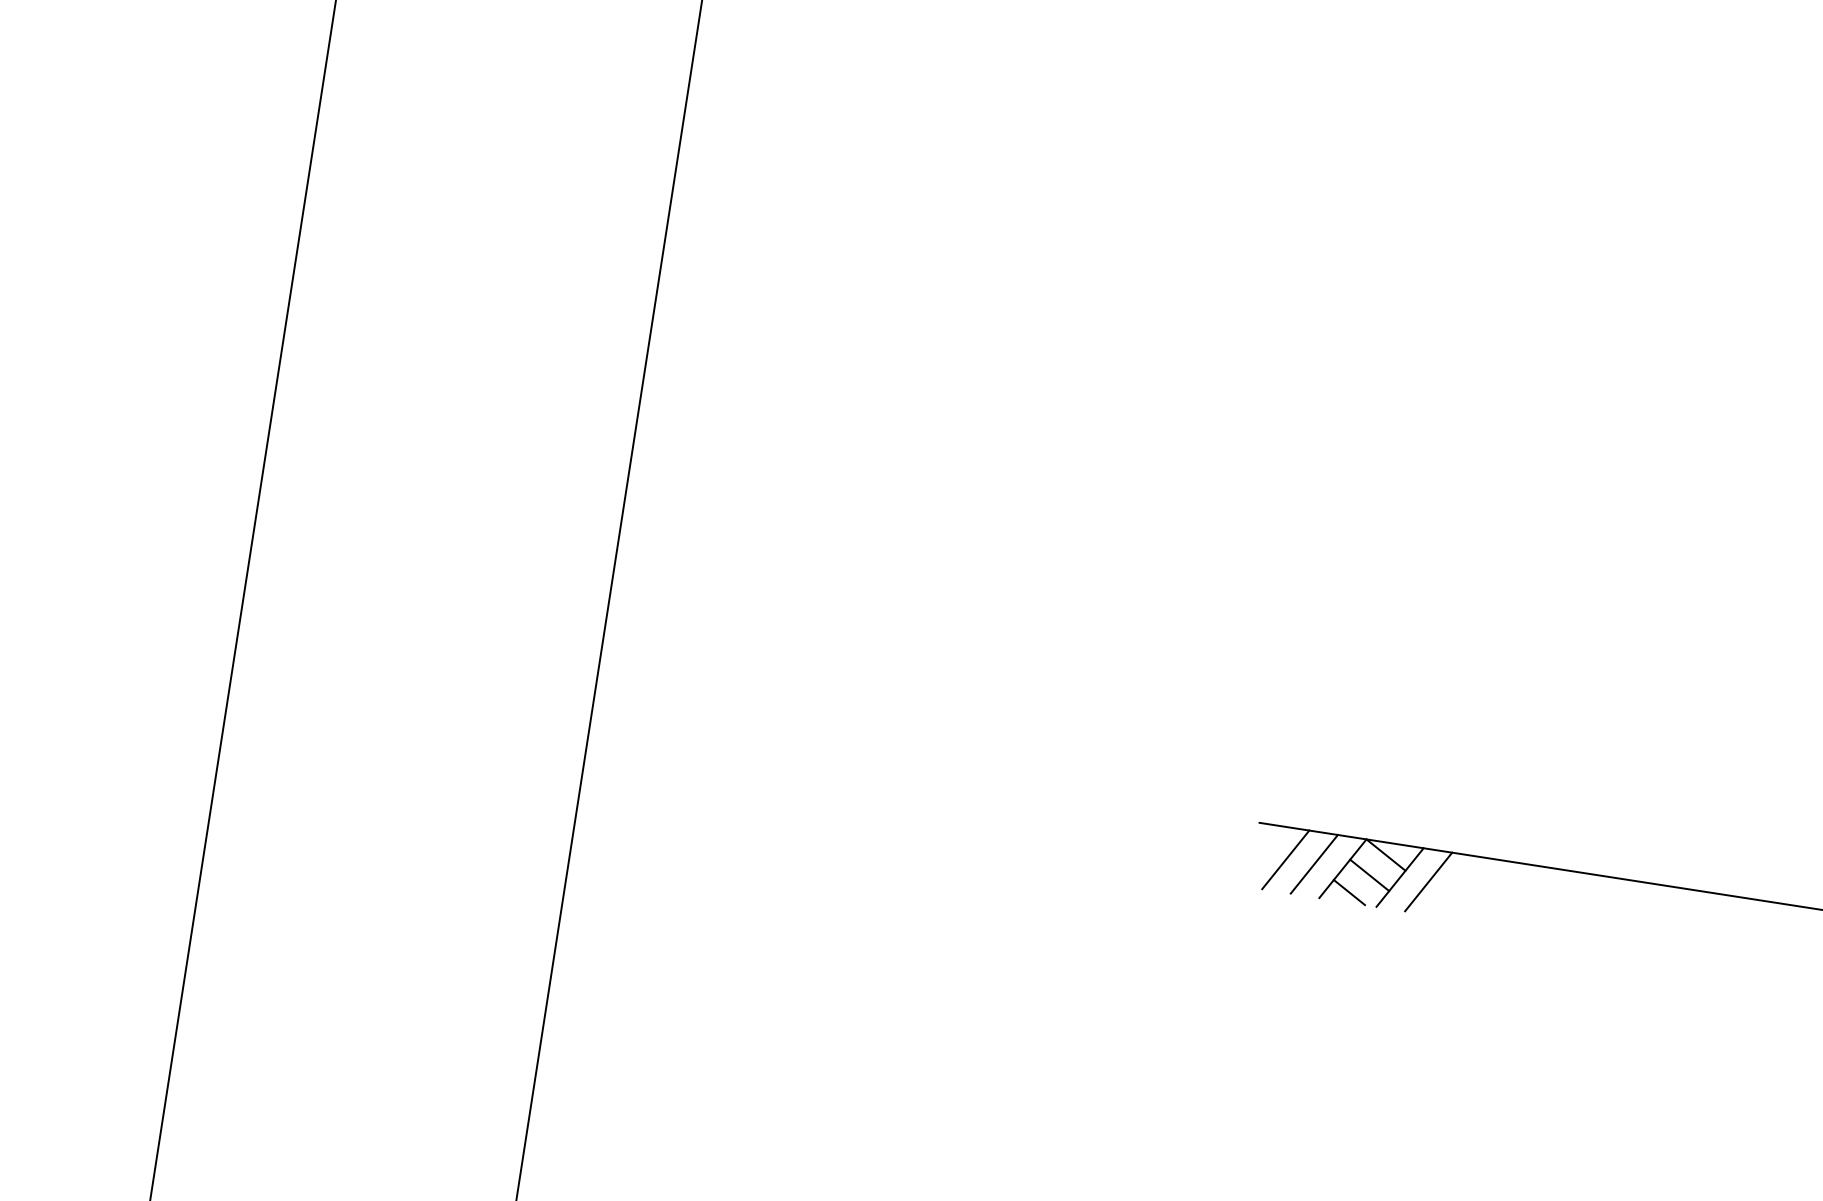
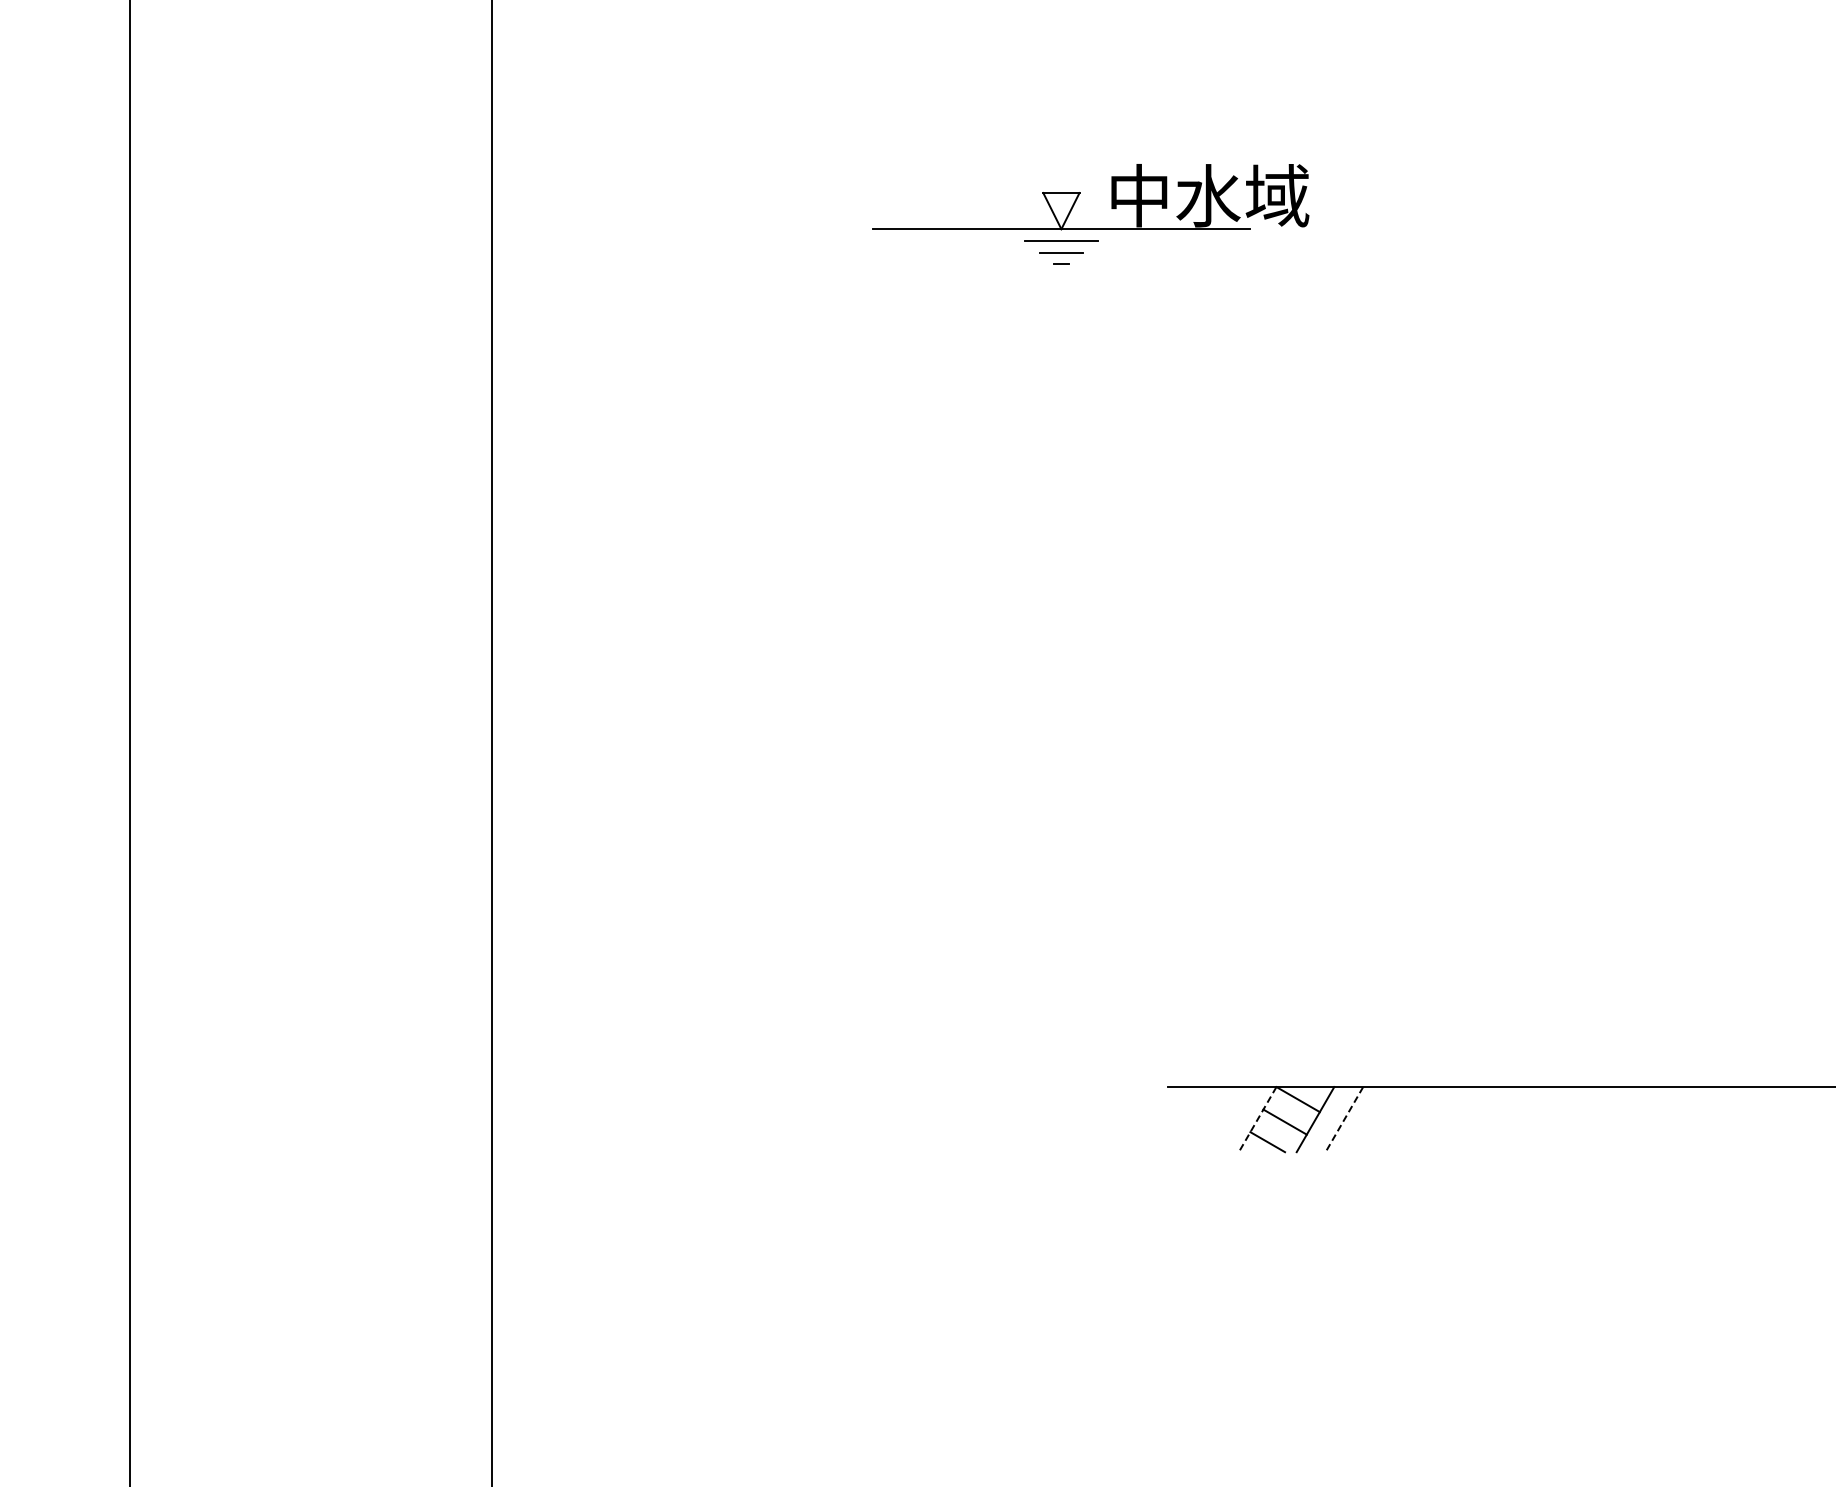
line: (1285, 859) -> (1199, 1119), removed
line: (1314, 864) -> (1228, 1119), removed
line: (1342, 868) -> (1257, 1119), solid -> dashed
line: (1428, 881) -> (1344, 1119), solid -> dashed

